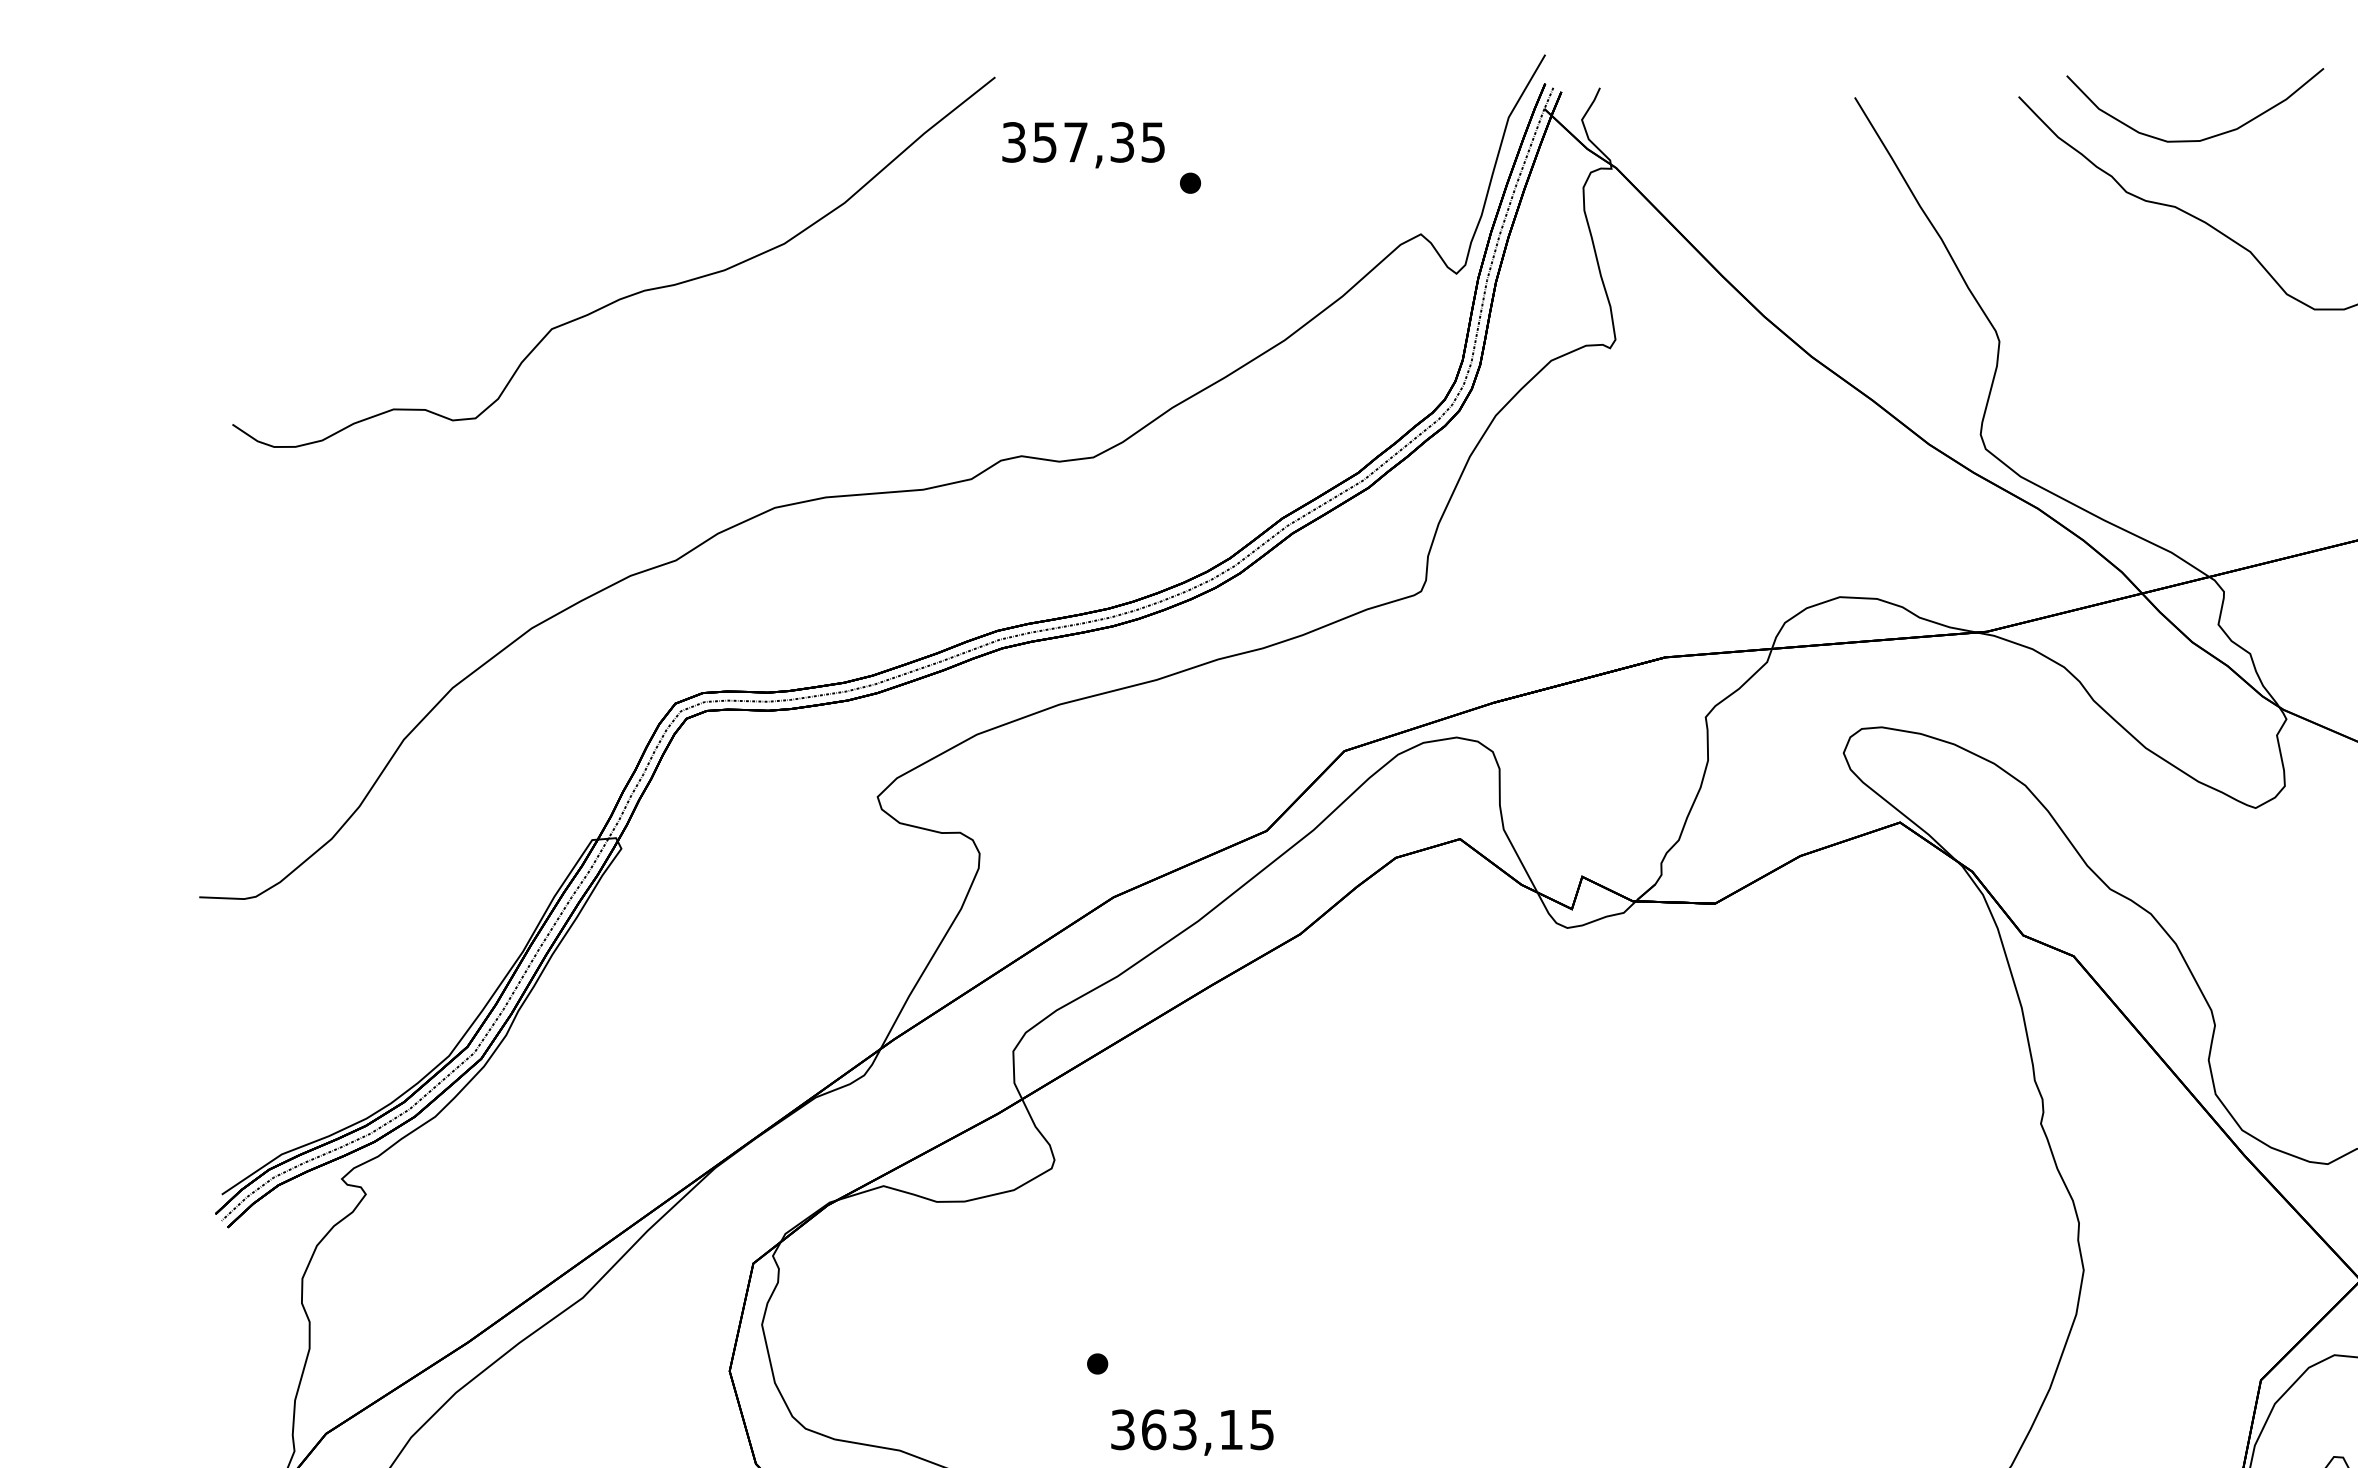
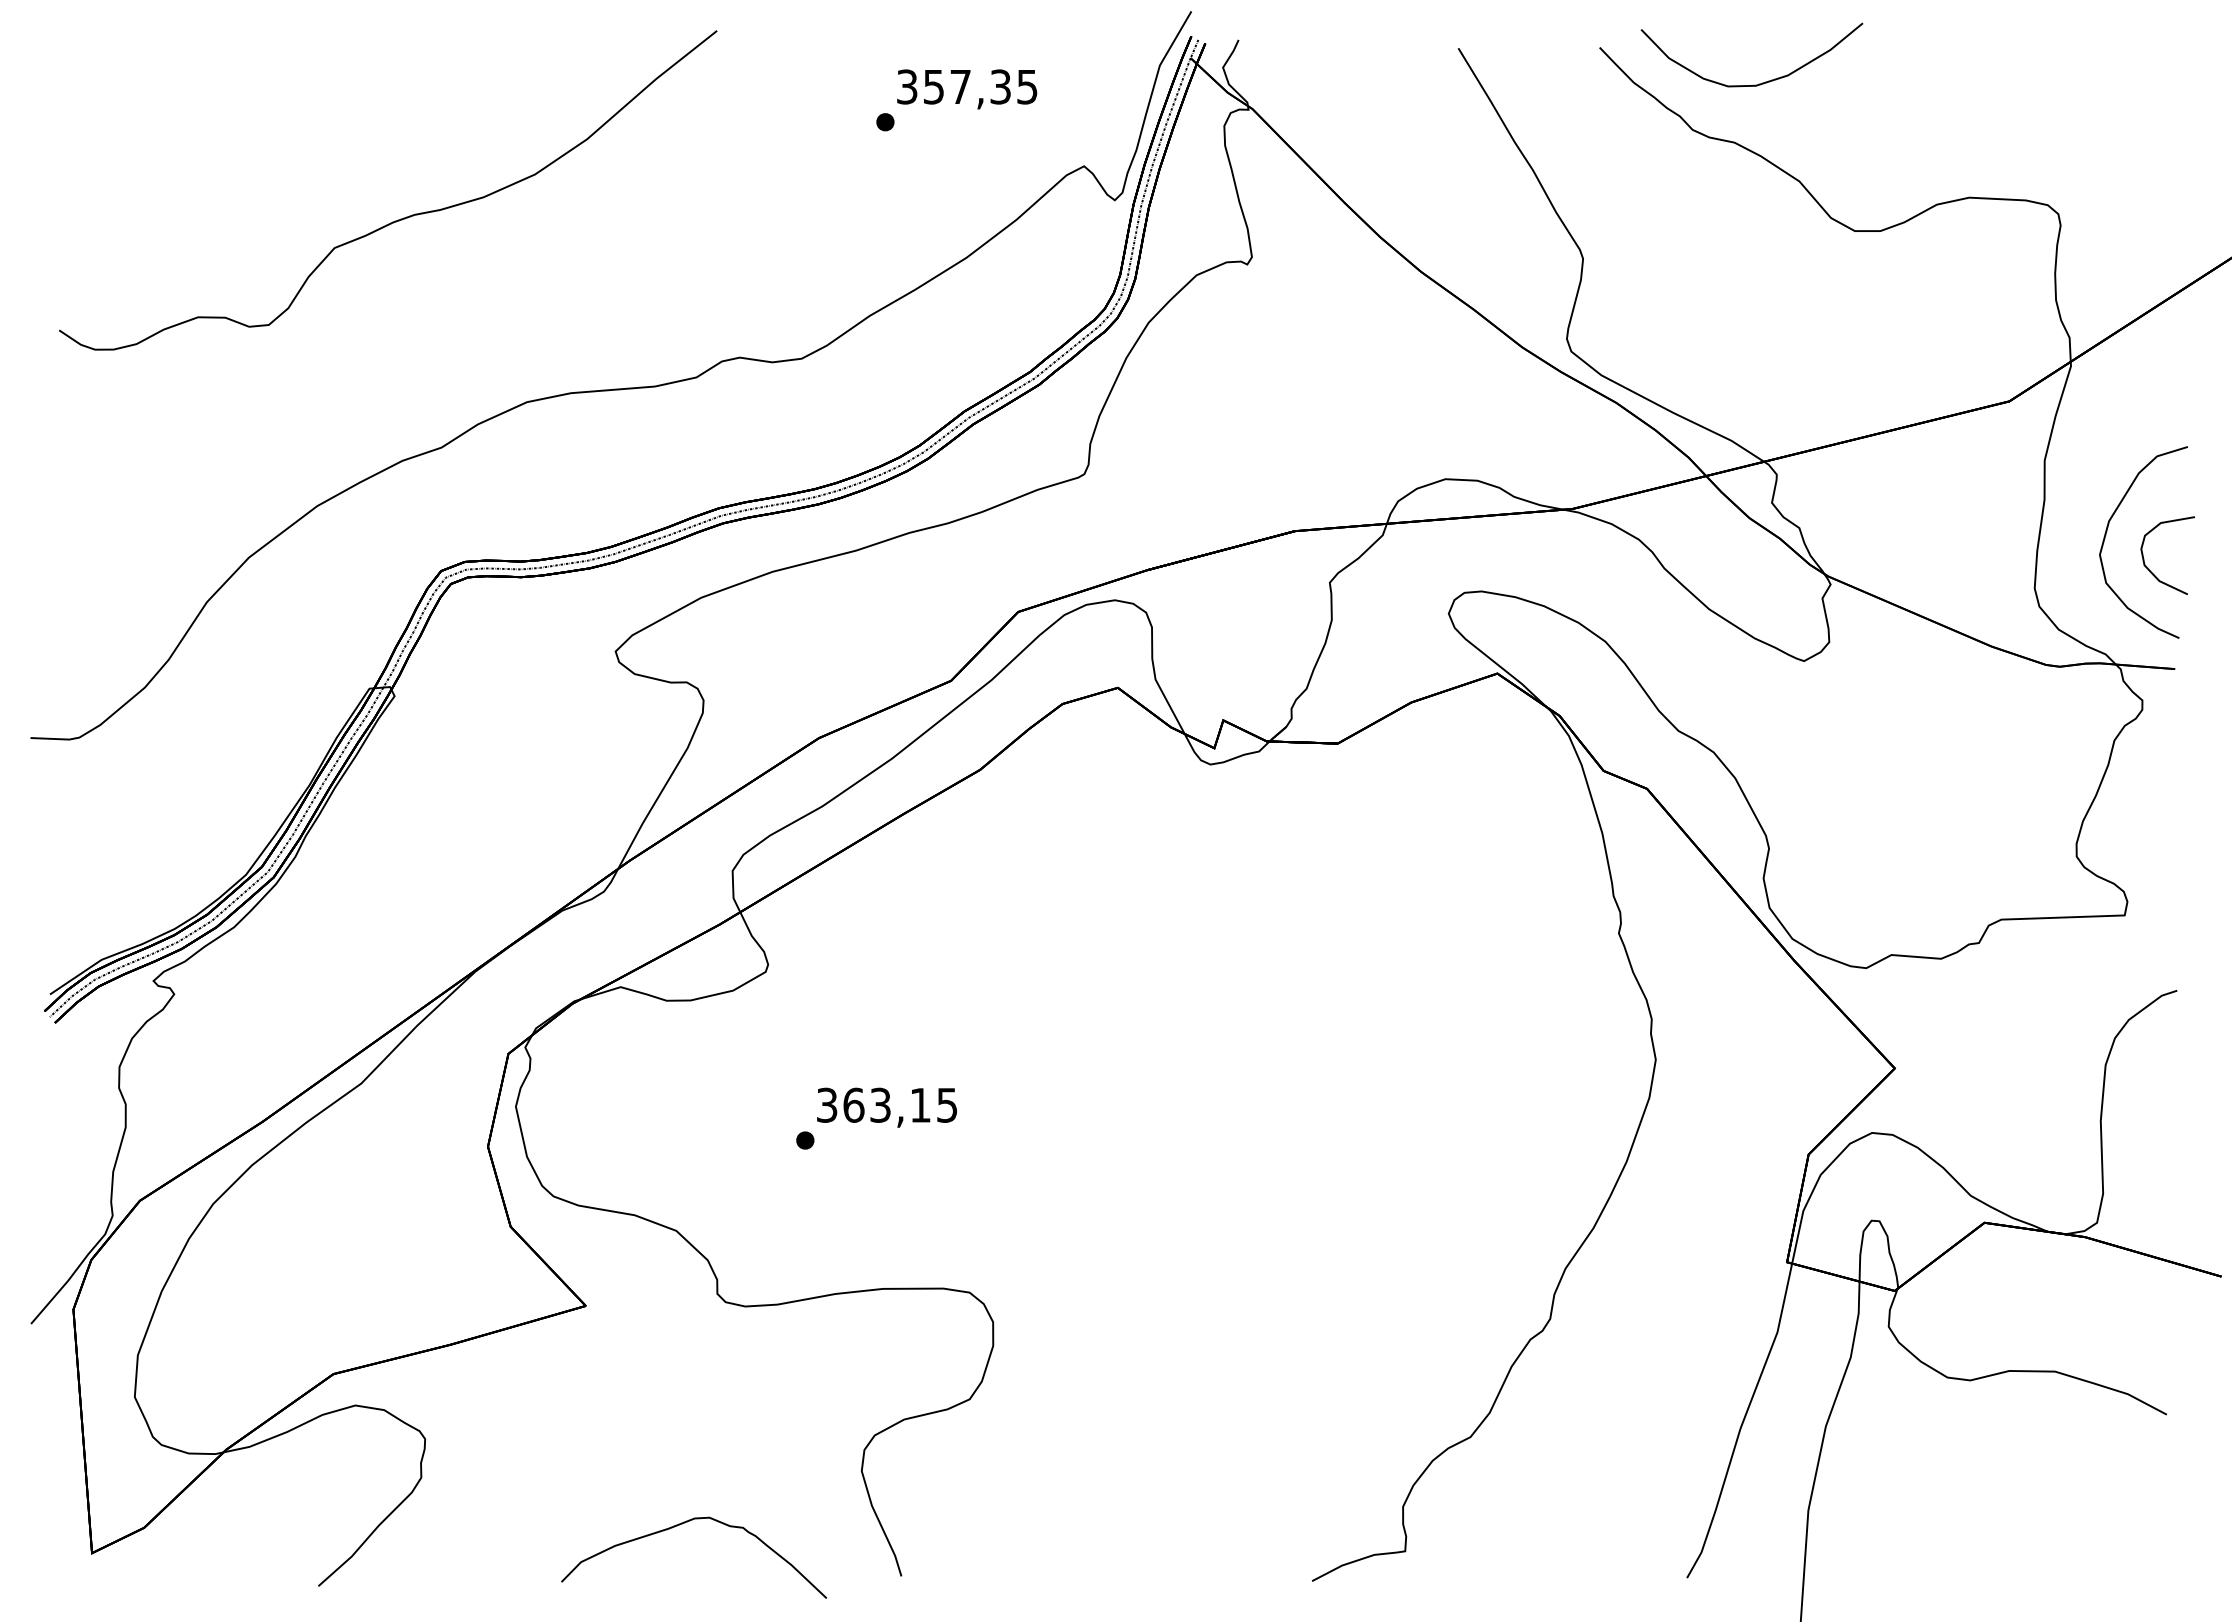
text: (1083, 145) -> (967, 89), moved
text: (1191, 1432) -> (886, 1107), moved

